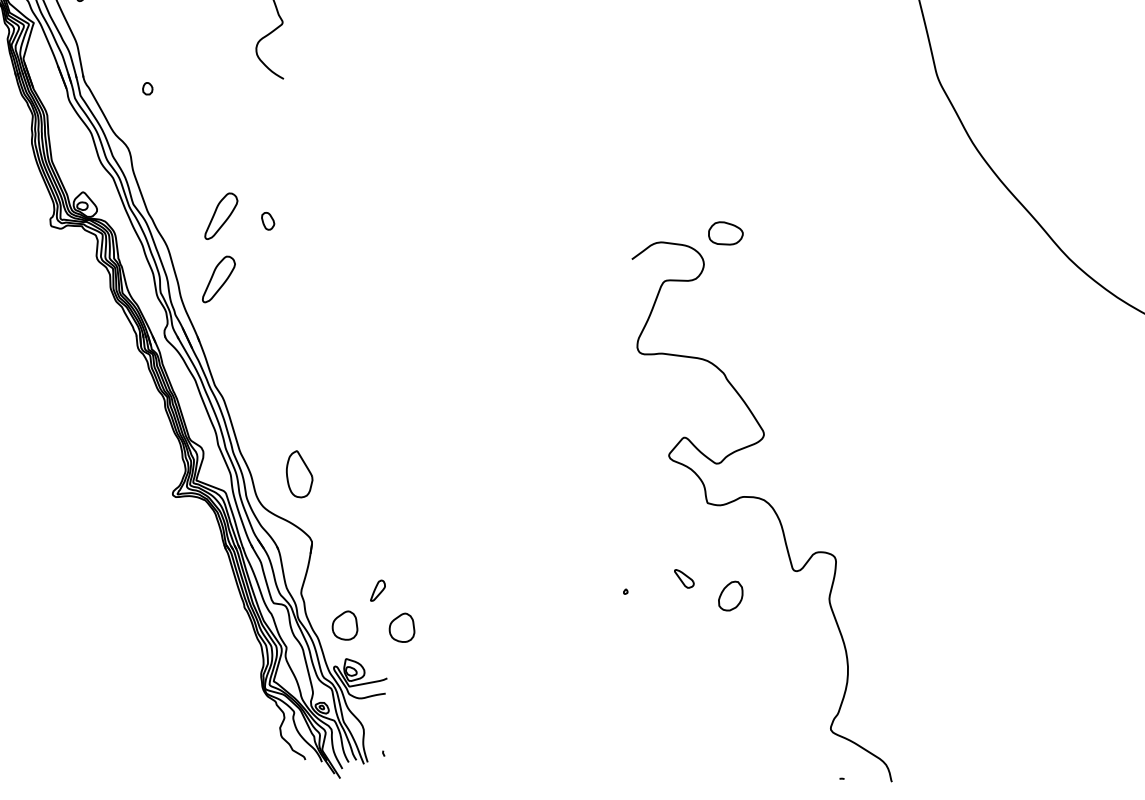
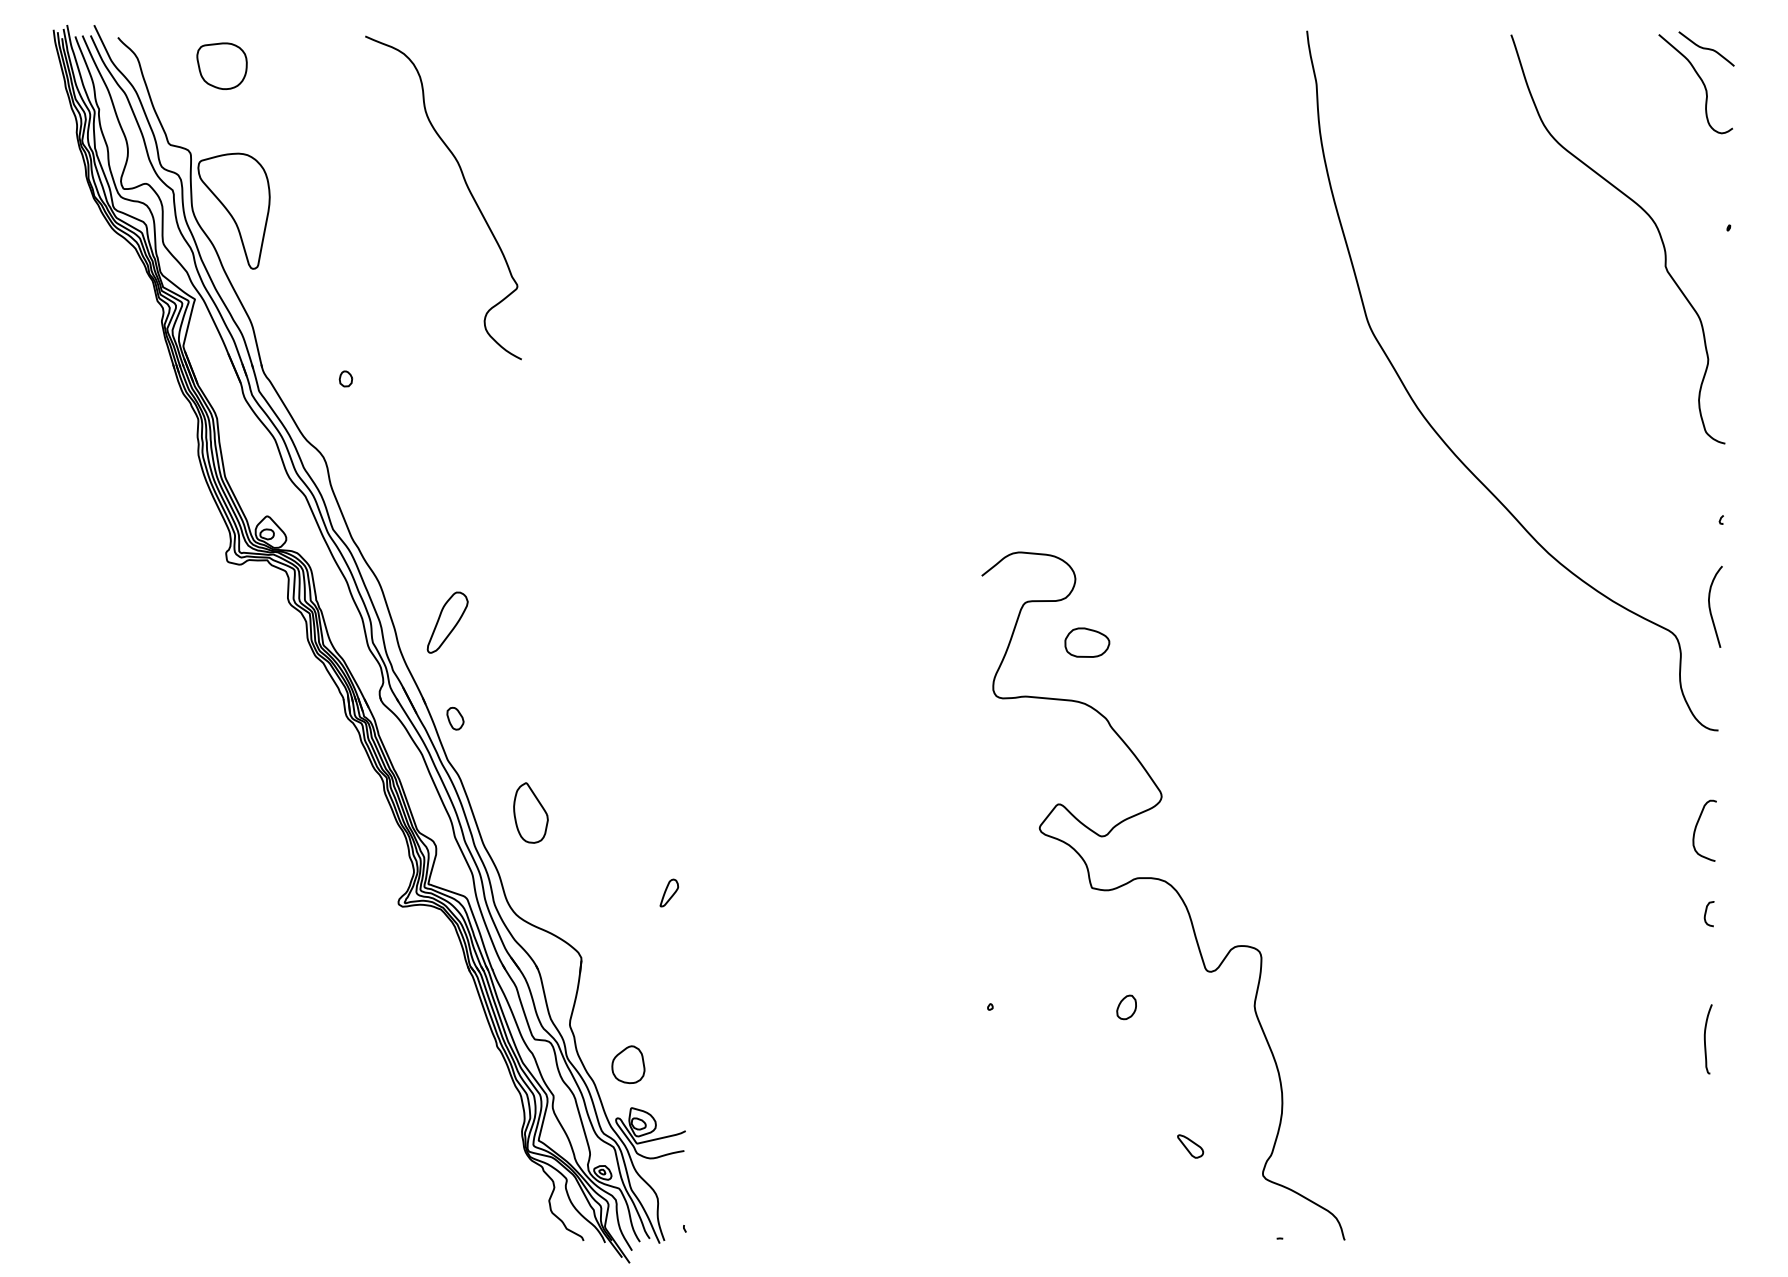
part: (221, 216) -> (447, 540), removed
part: (268, 221) -> (455, 718), moved
part: (726, 233) -> (1087, 642), moved
part: (299, 473) -> (530, 812), moved
part: (684, 578) -> (1190, 1146), moved
part: (377, 590) -> (668, 892), moved
part: (730, 596) -> (1126, 1007), size x0.62
part: (402, 627) -> (702, 1064), removed

